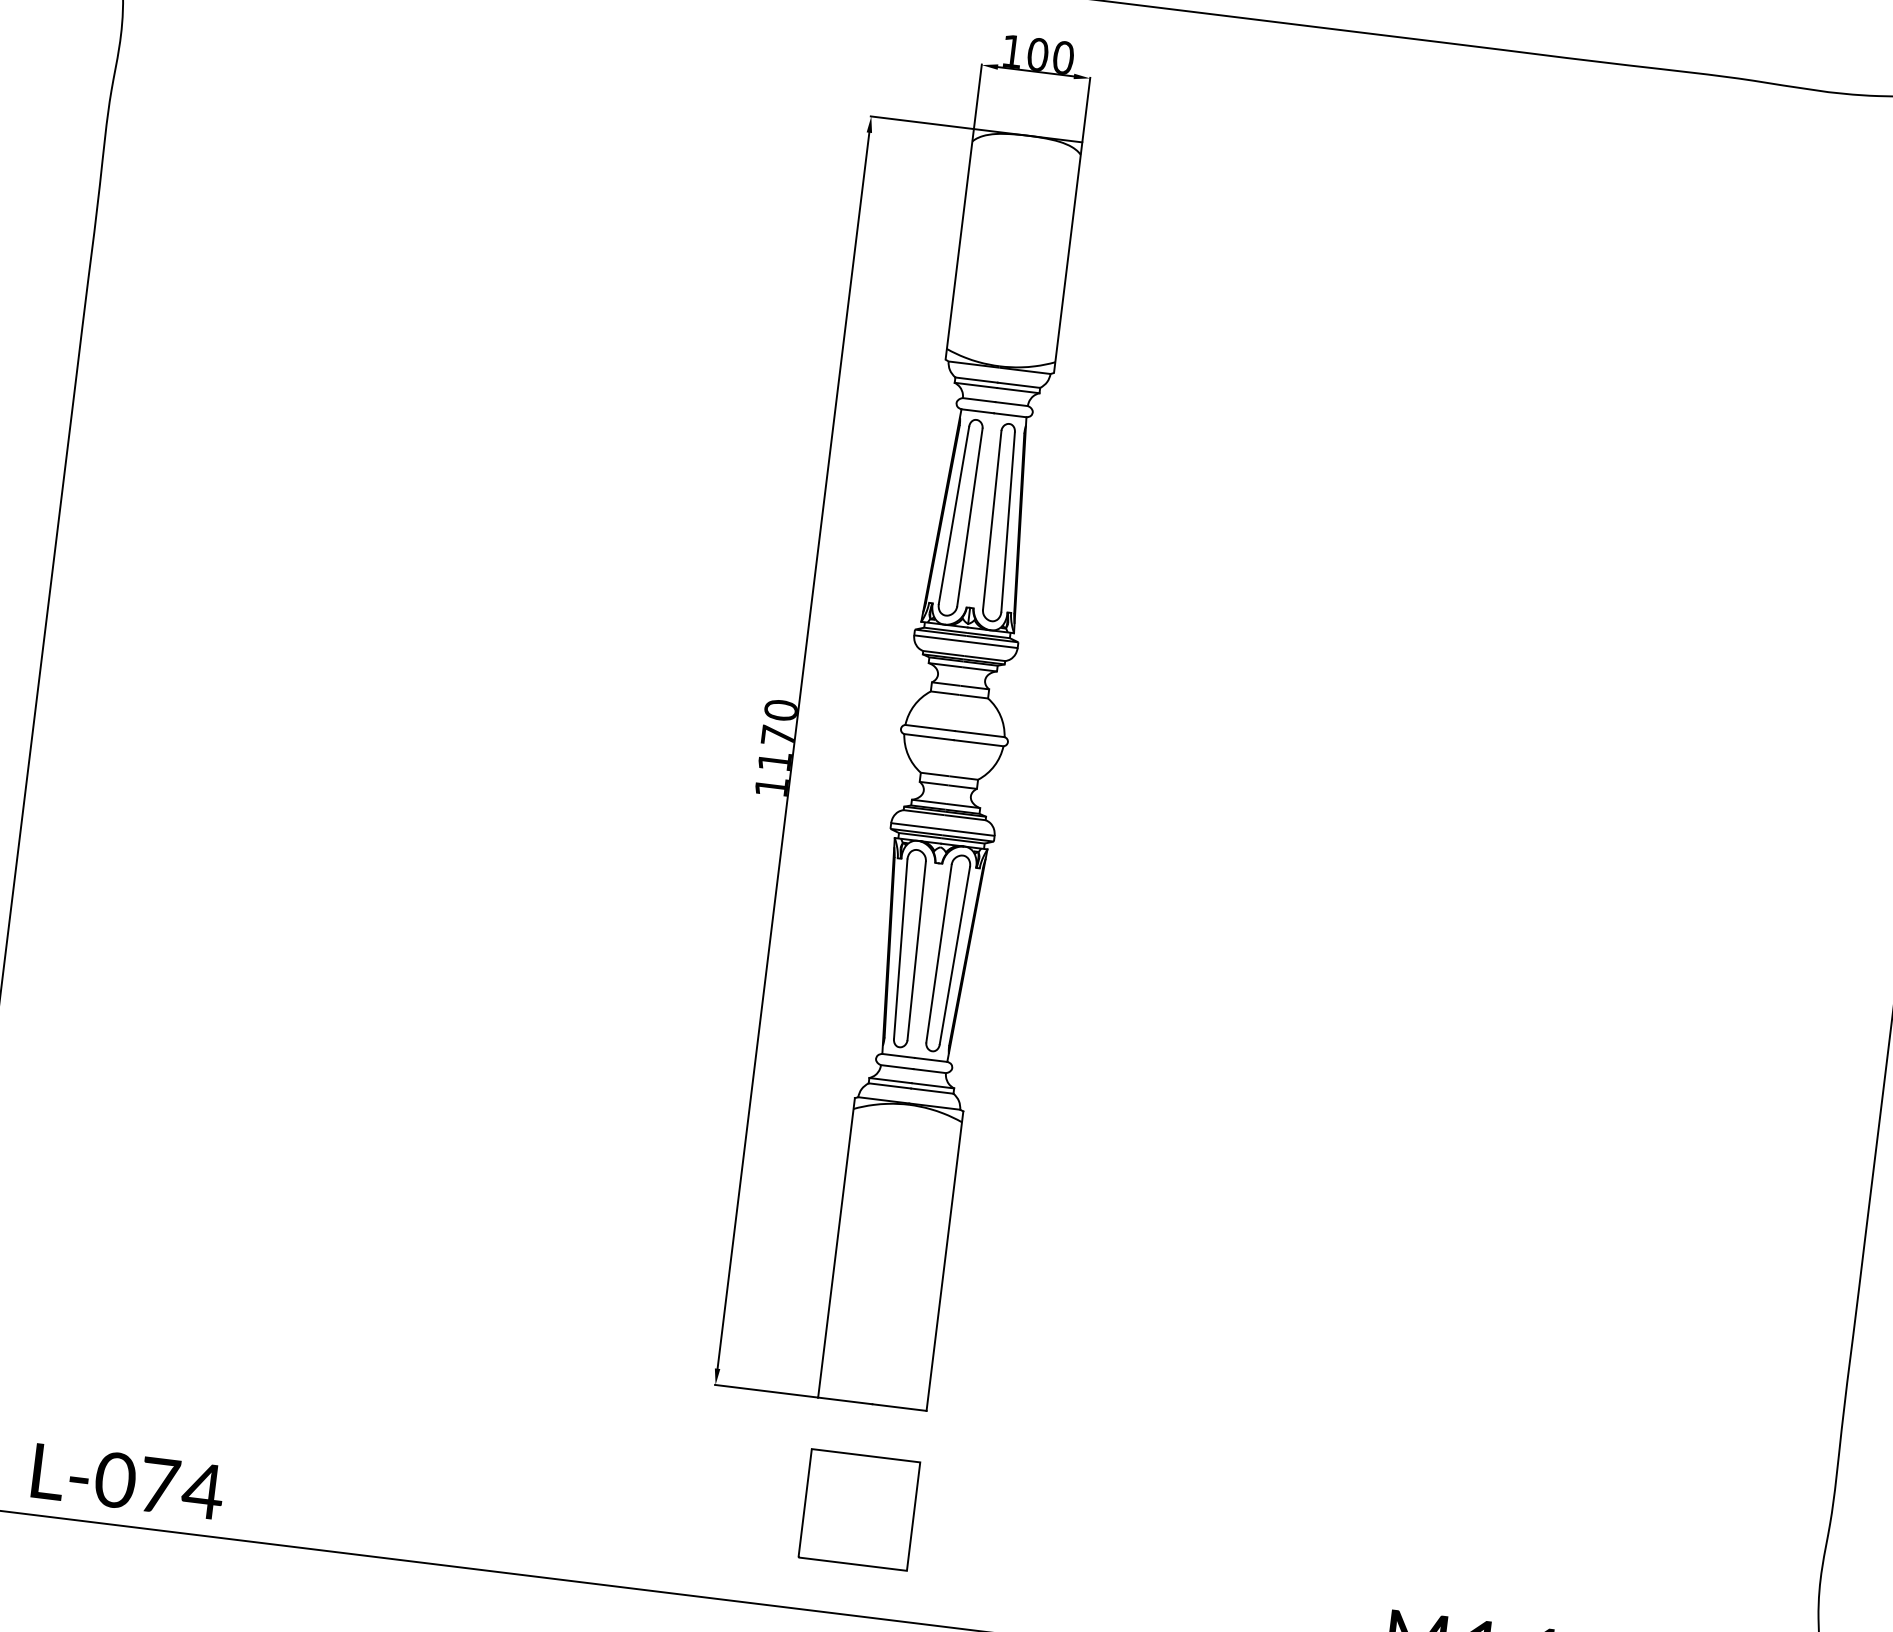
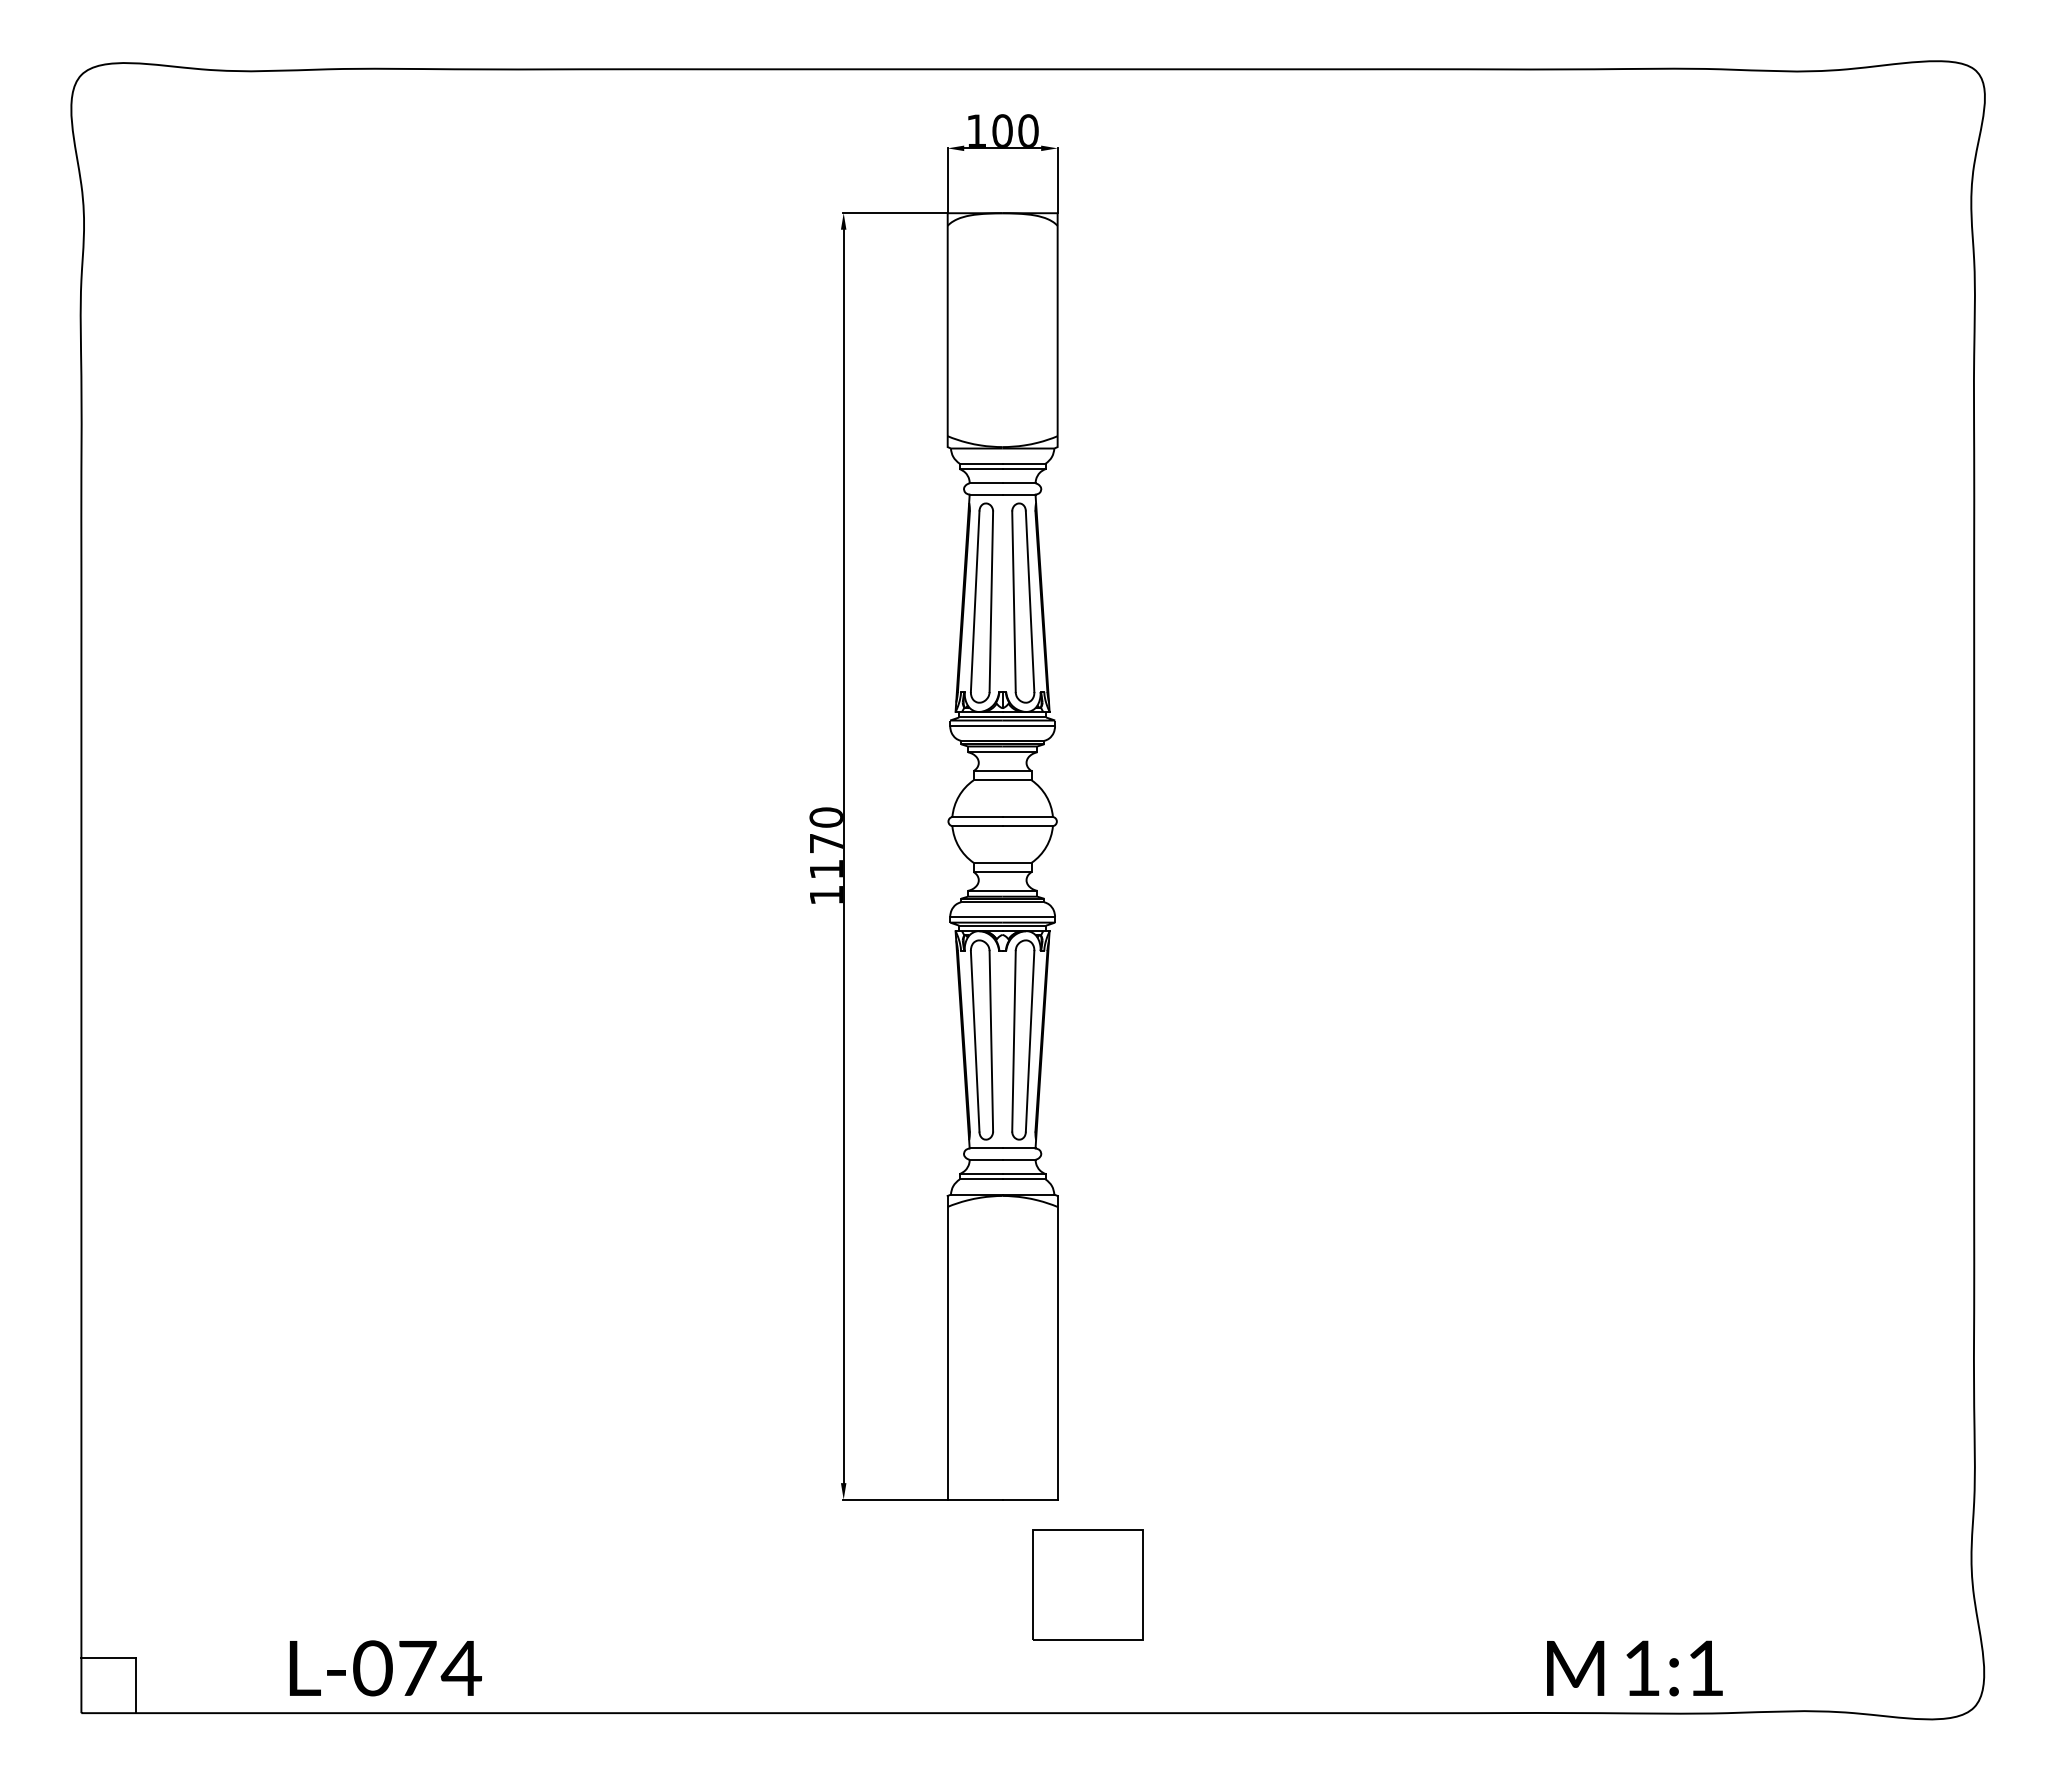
text: (127, 1481) -> (385, 1668), moved
part: (859, 1509) -> (1087, 1584), moved

